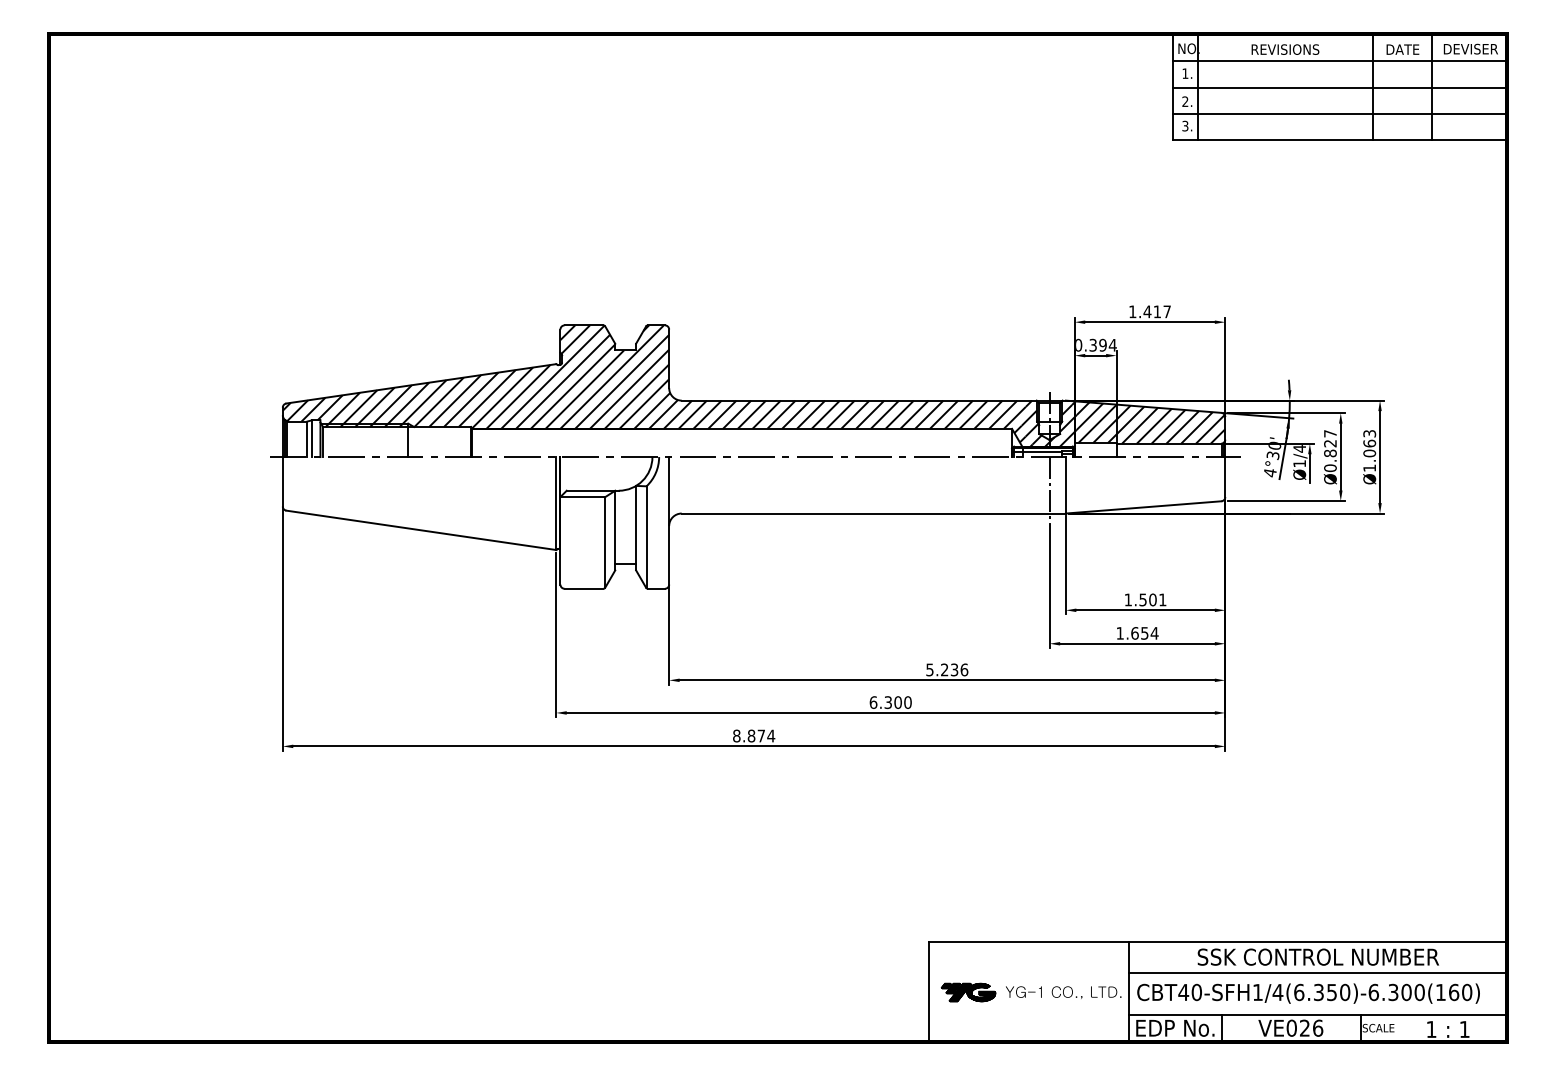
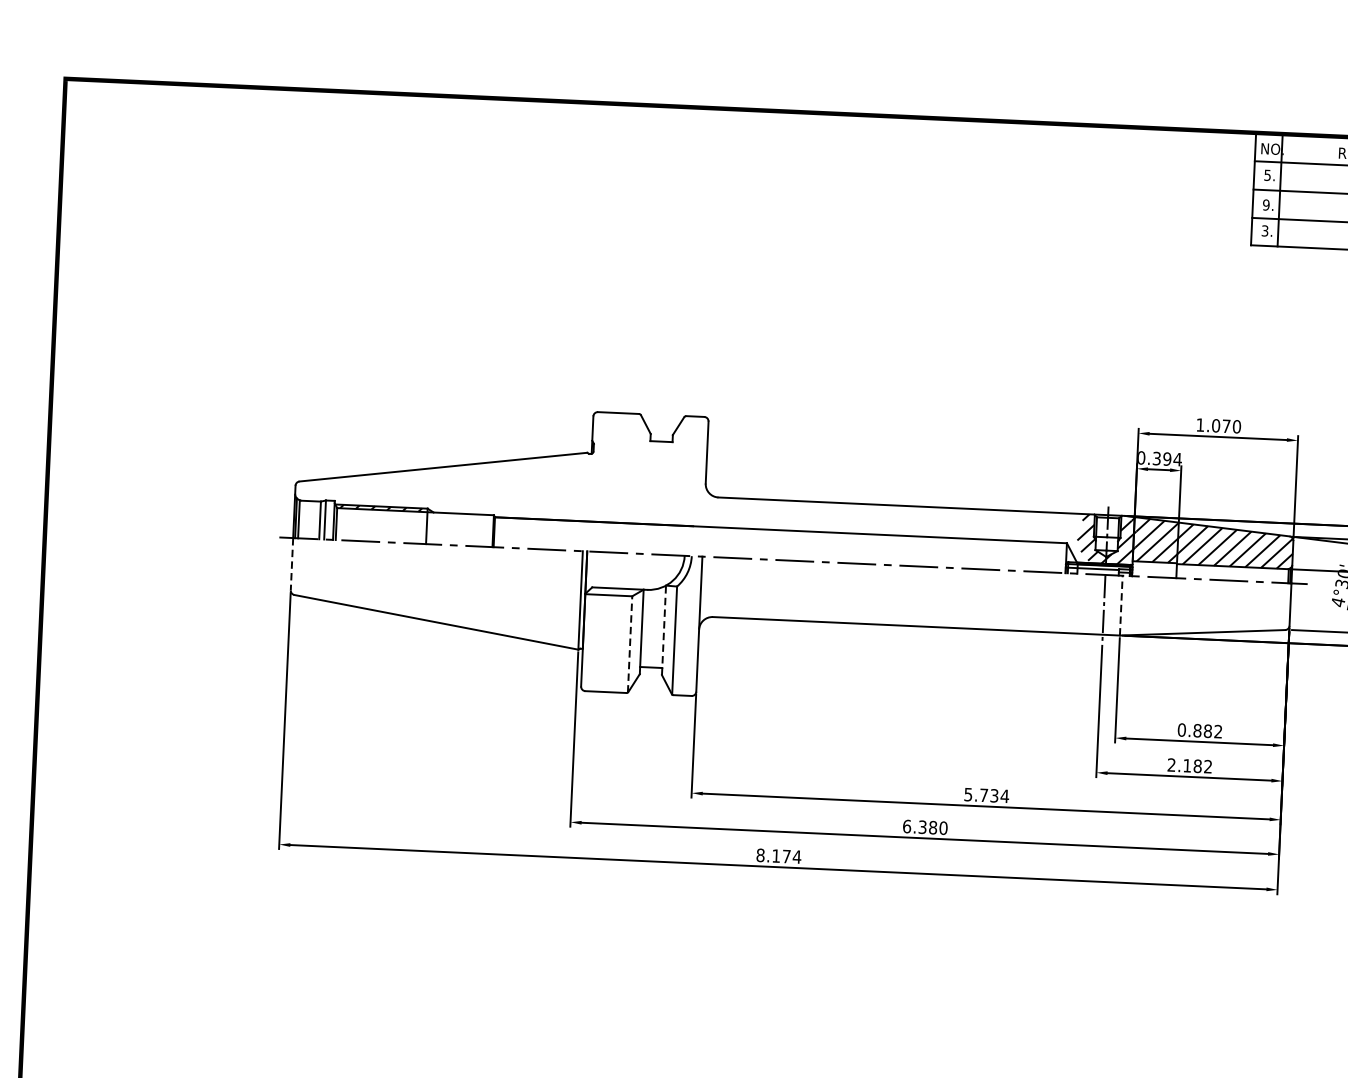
text: (1185, 73) -> (1267, 175), 1. -> 5.
text: (1185, 101) -> (1266, 204), 2. -> 9.
text: (1157, 311) -> (1226, 425), 1.417 -> 1.070
hatch: (657, 385) -> (693, 480), removed
line: (282, 481) -> (291, 563), solid -> dashed
line: (1065, 484) -> (1120, 604), solid -> dashed
line: (636, 527) -> (664, 629), solid -> dashed
line: (604, 542) -> (629, 644), solid -> dashed
text: (1145, 599) -> (1200, 730), 1.501 -> 0.882
text: (1137, 633) -> (1189, 766), 1.654 -> 2.182
text: (954, 669) -> (994, 795), 5.236 -> 5.734
text: (897, 702) -> (932, 827), 6.300 -> 6.380
text: (751, 735) -> (776, 855), 8.874 -> 8.174

